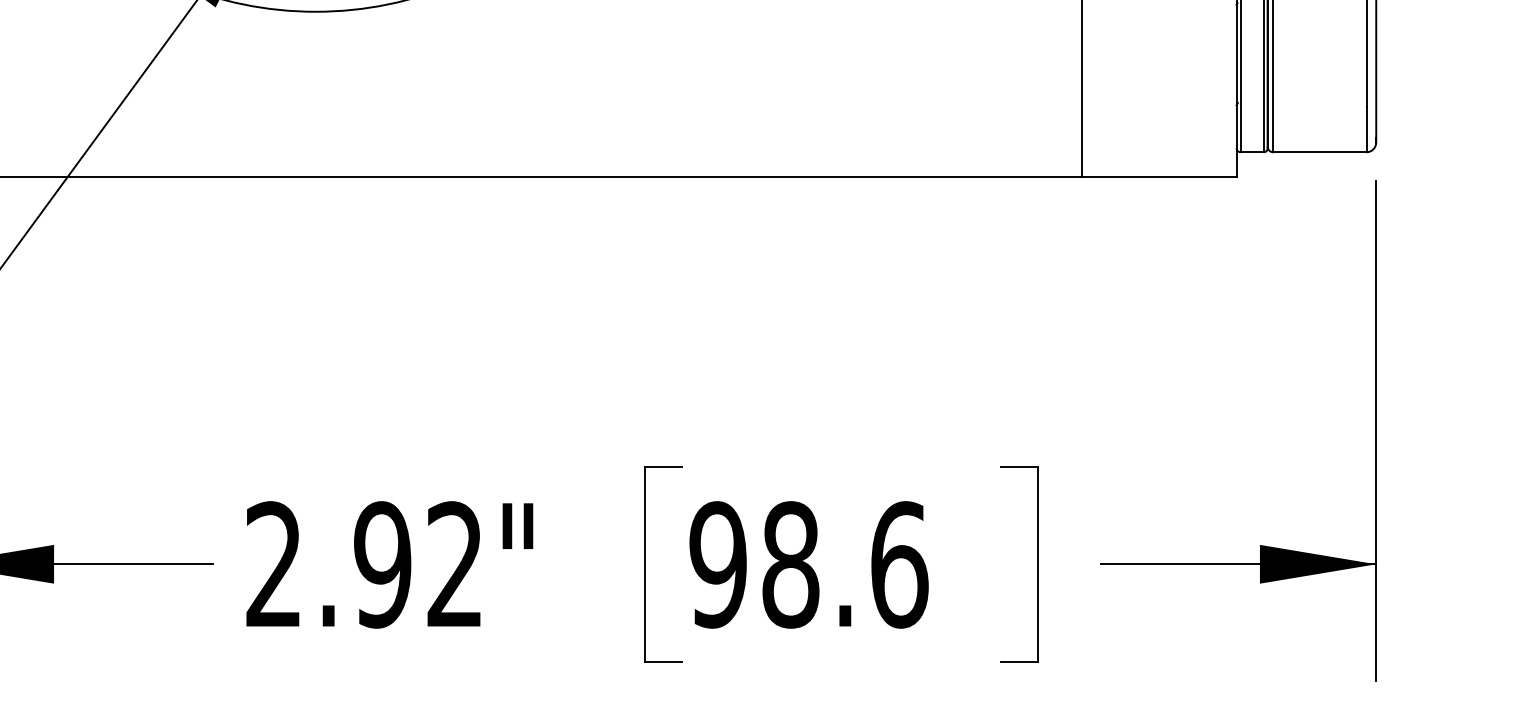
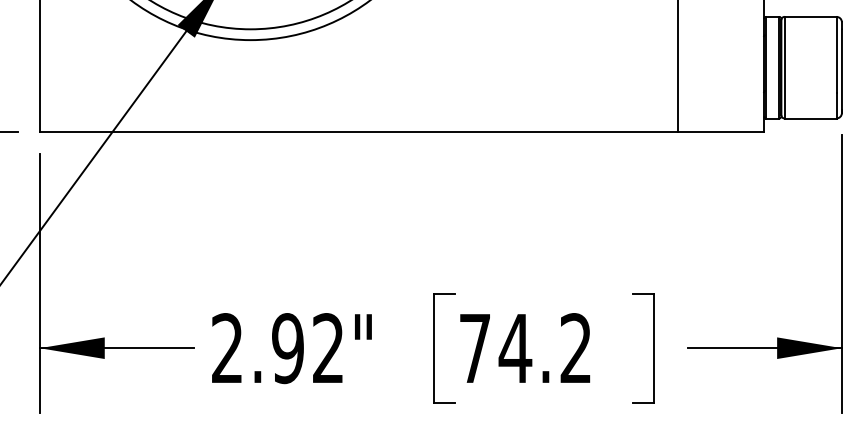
text: (808, 564) -> (525, 348), 98.6 -> 74.2

